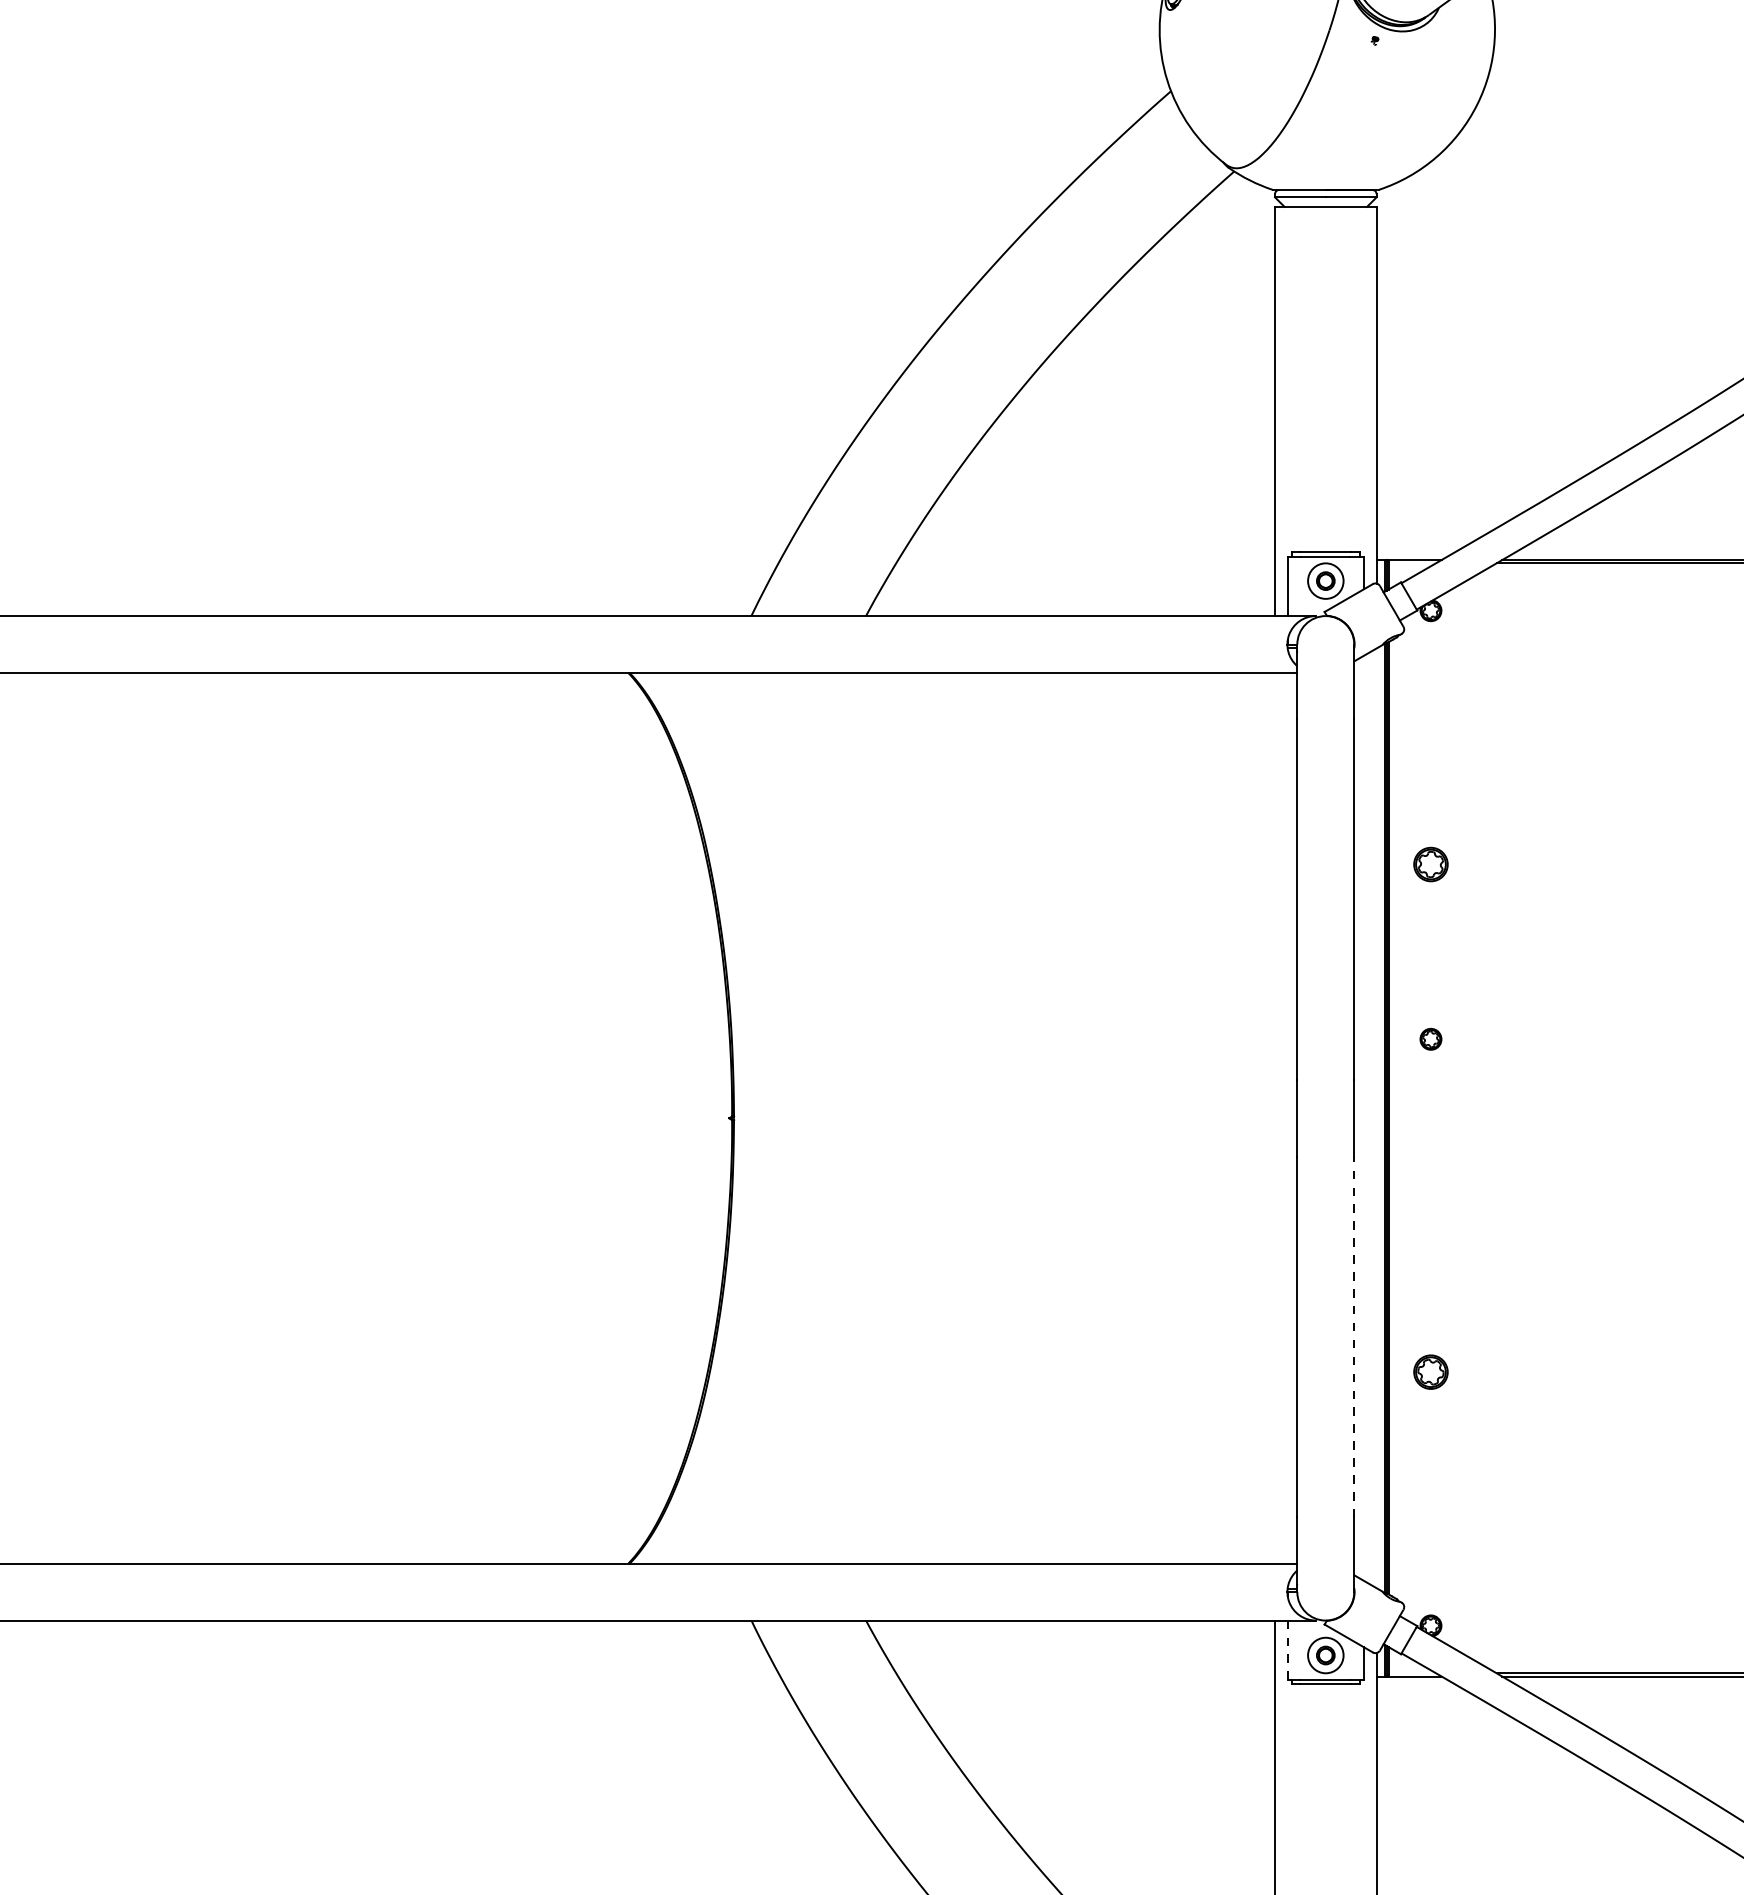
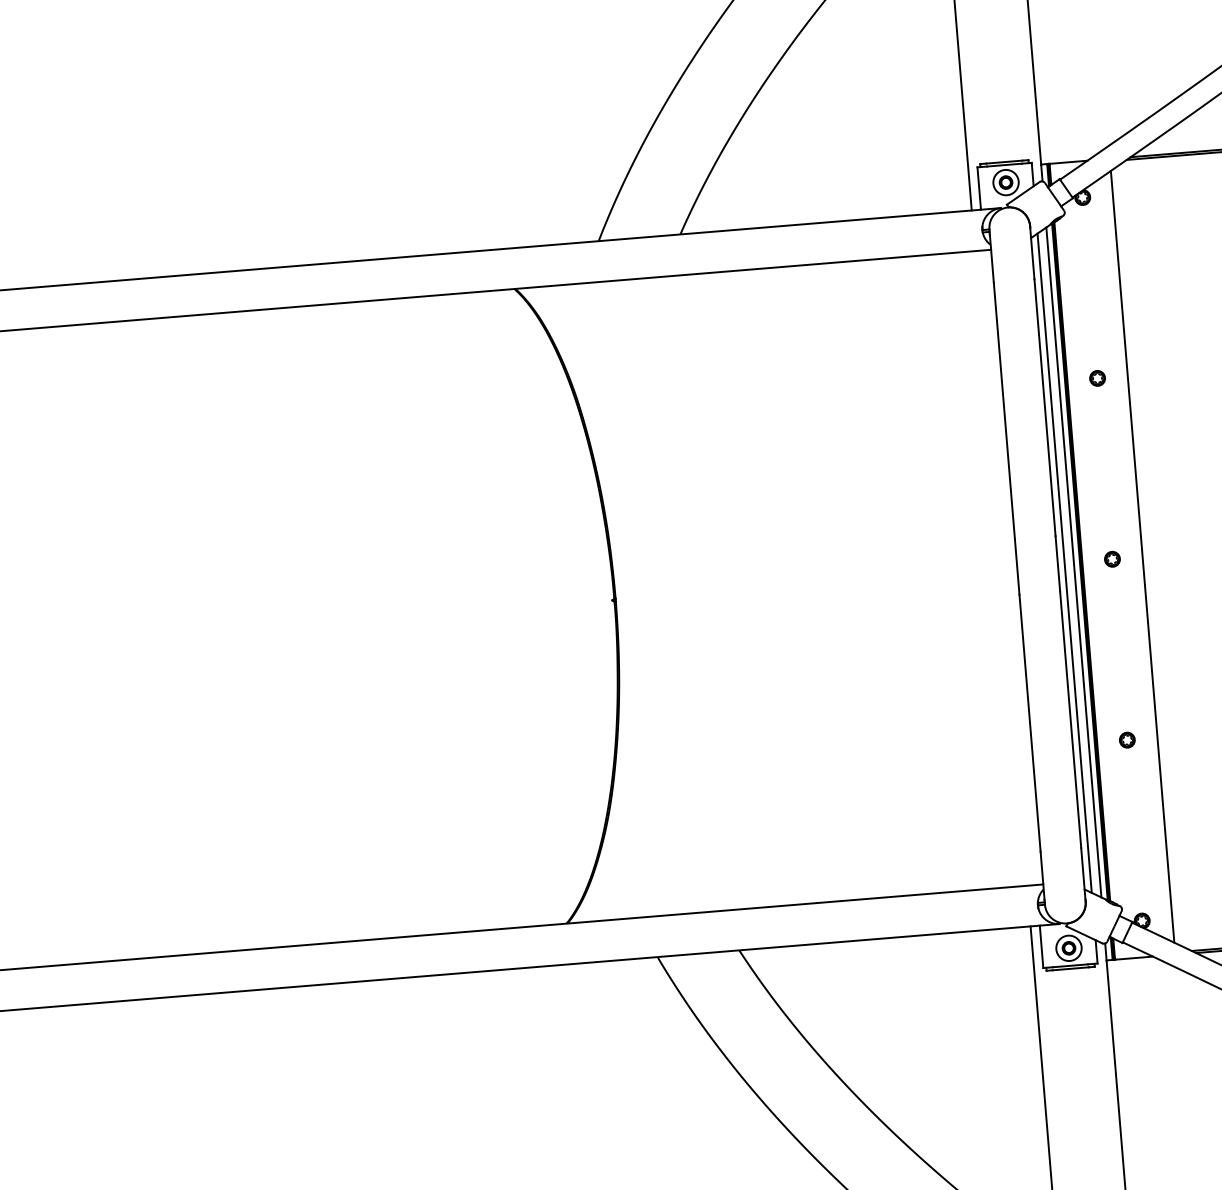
part: (1430, 864) -> (1097, 378), size x0.62
part: (1430, 1039) -> (1112, 559), moved
line: (1363, 1117) -> (1064, 562), added
line: (1473, 1117) -> (1142, 556), added
line: (1376, 1118) -> (1073, 562), added
line: (1354, 1336) -> (1070, 719), dashed -> solid
part: (1430, 1371) -> (1126, 739), size x0.62
line: (1287, 1650) -> (1041, 946), dashed -> solid

